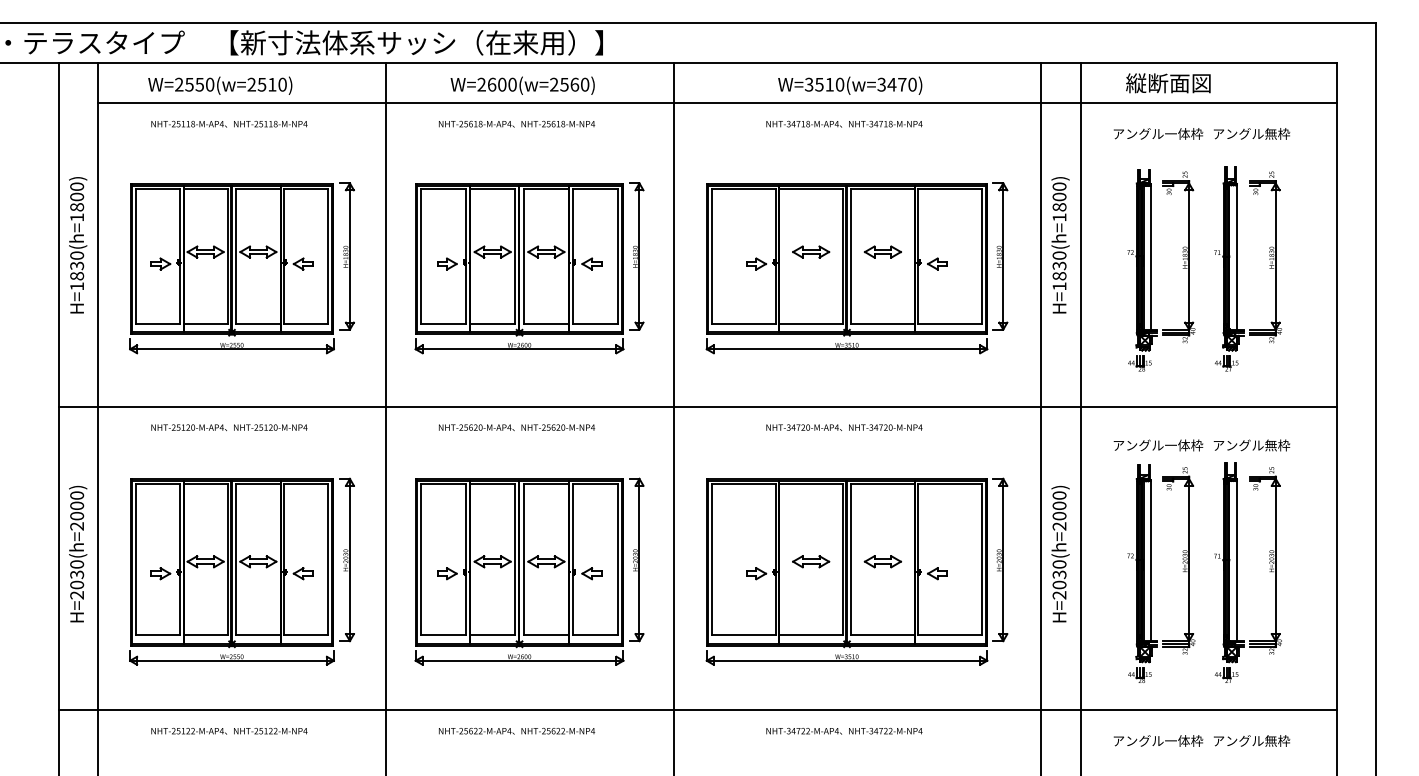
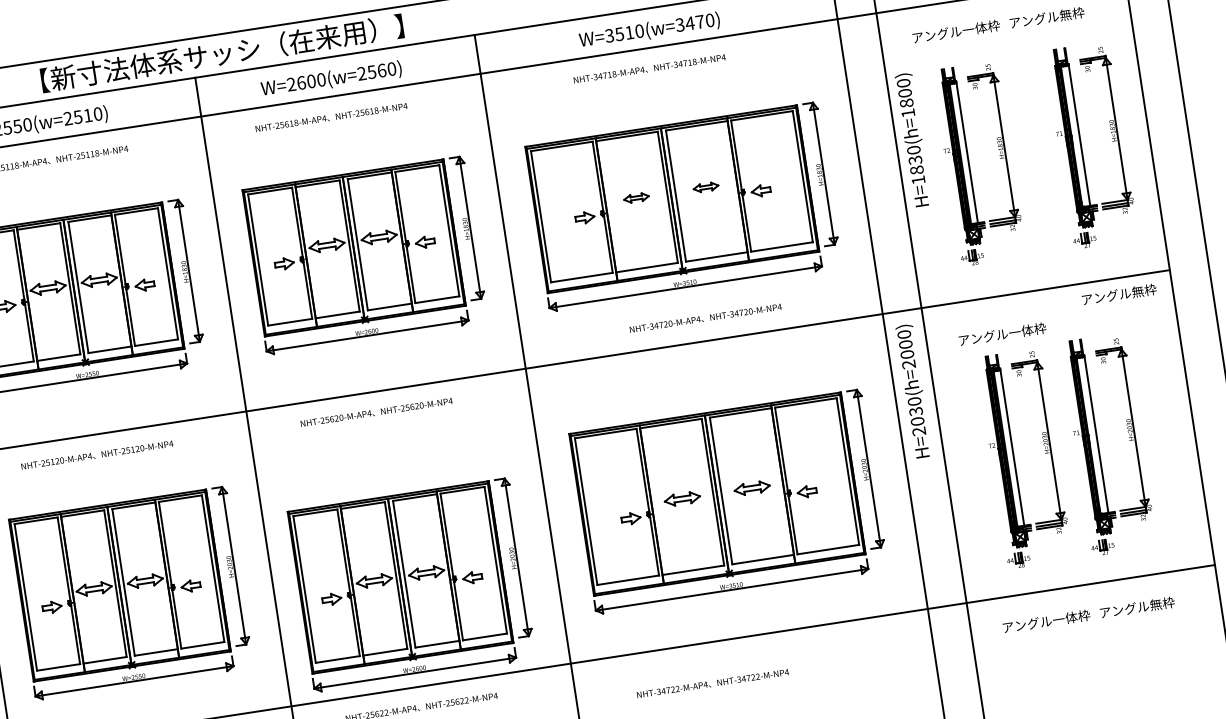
text: (1060, 245) -> (913, 140), moved
part: (811, 251) -> (636, 197), size x0.7
part: (882, 251) -> (705, 186), size x0.7
part: (1237, 268) -> (1081, 146), moved
text: (844, 427) -> (705, 318), moved
text: (1251, 445) -> (1118, 294), moved
text: (1060, 554) -> (914, 391), moved
part: (529, 571) -> (411, 584), moved
text: (844, 731) -> (713, 683), moved

